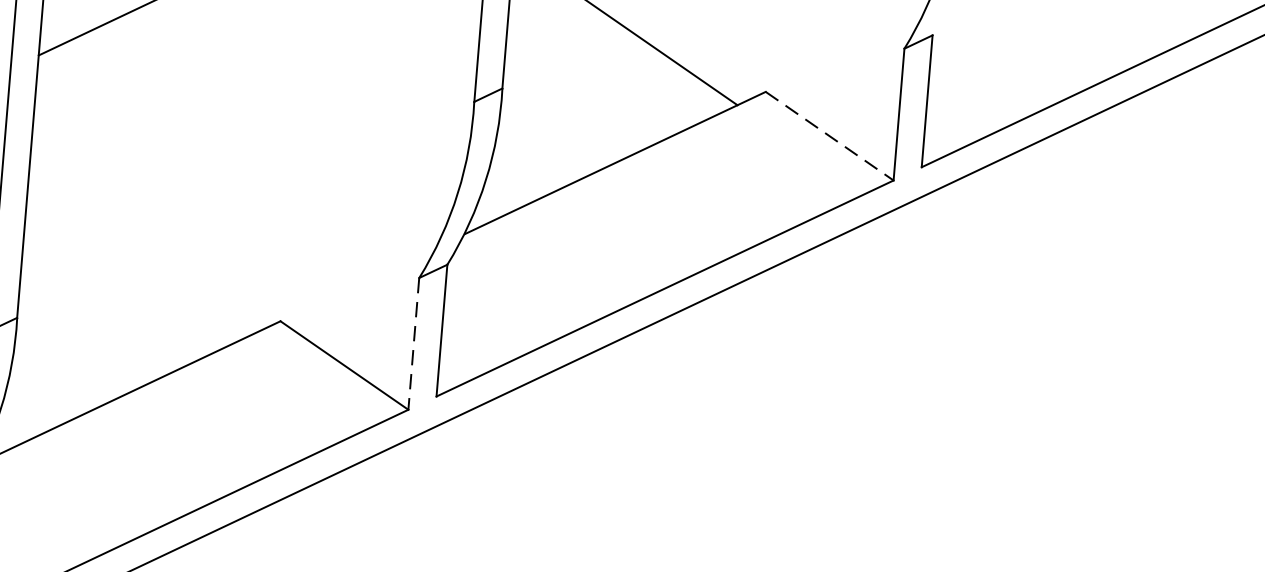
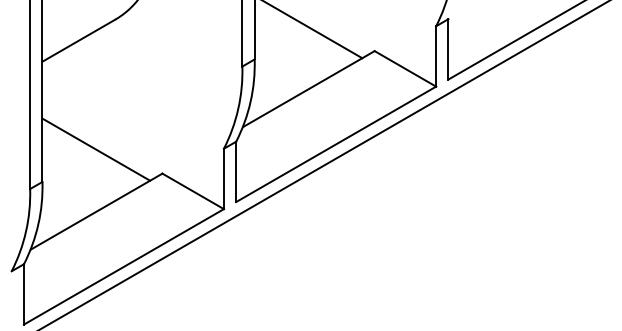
line: (829, 135) -> (405, 68), dashed -> solid
line: (140, 256) -> (96, 149), added
line: (412, 345) -> (223, 179), dashed -> solid

